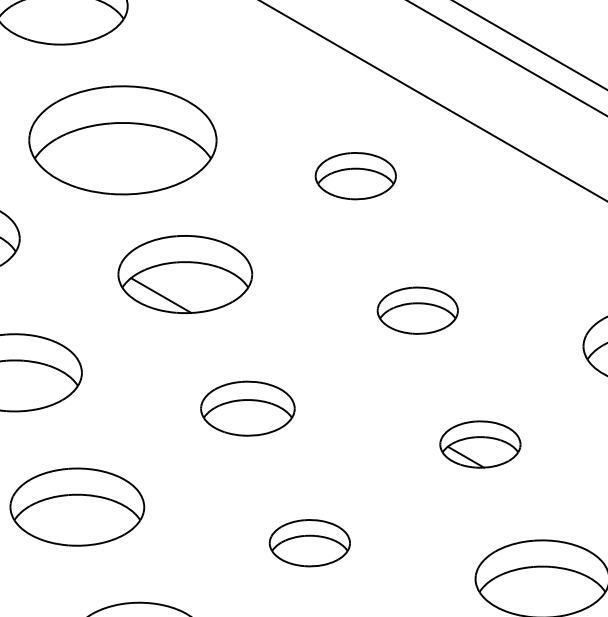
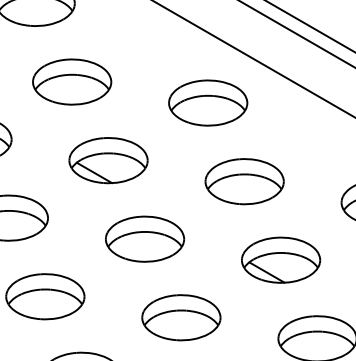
part: (123, 139) -> (72, 81), size x0.71
part: (356, 175) -> (208, 102), size x1.67
part: (417, 310) -> (244, 181), size x1.67
part: (248, 407) -> (145, 238), size x1.43
part: (480, 443) -> (281, 259), size x1.67
part: (309, 542) -> (181, 317), size x1.67

